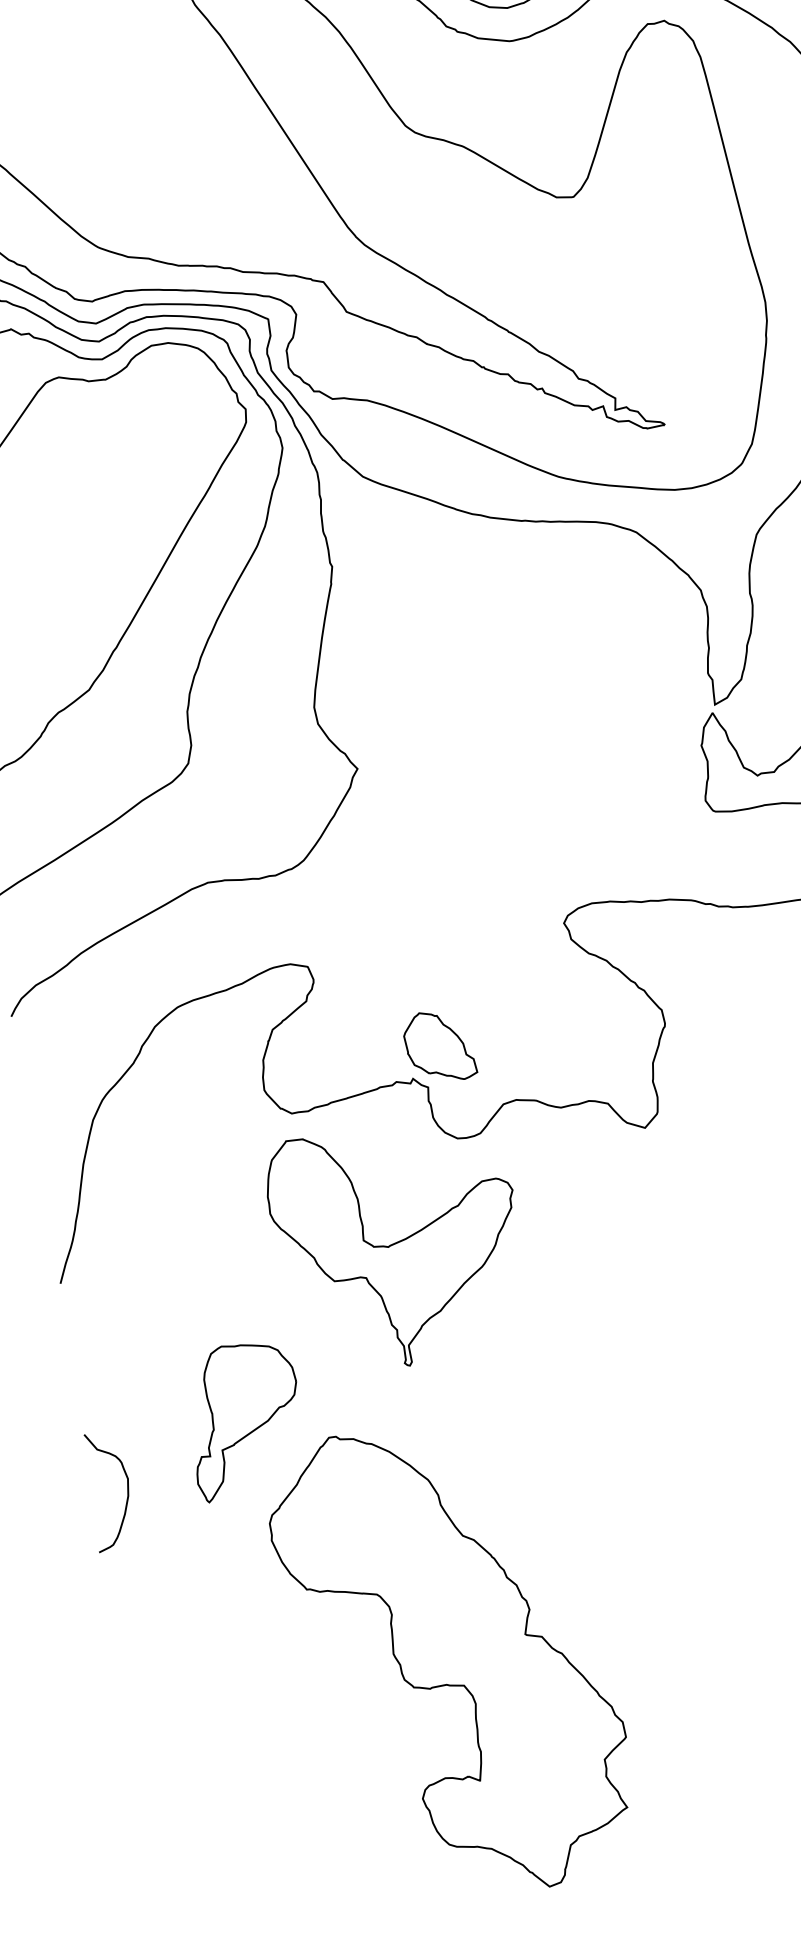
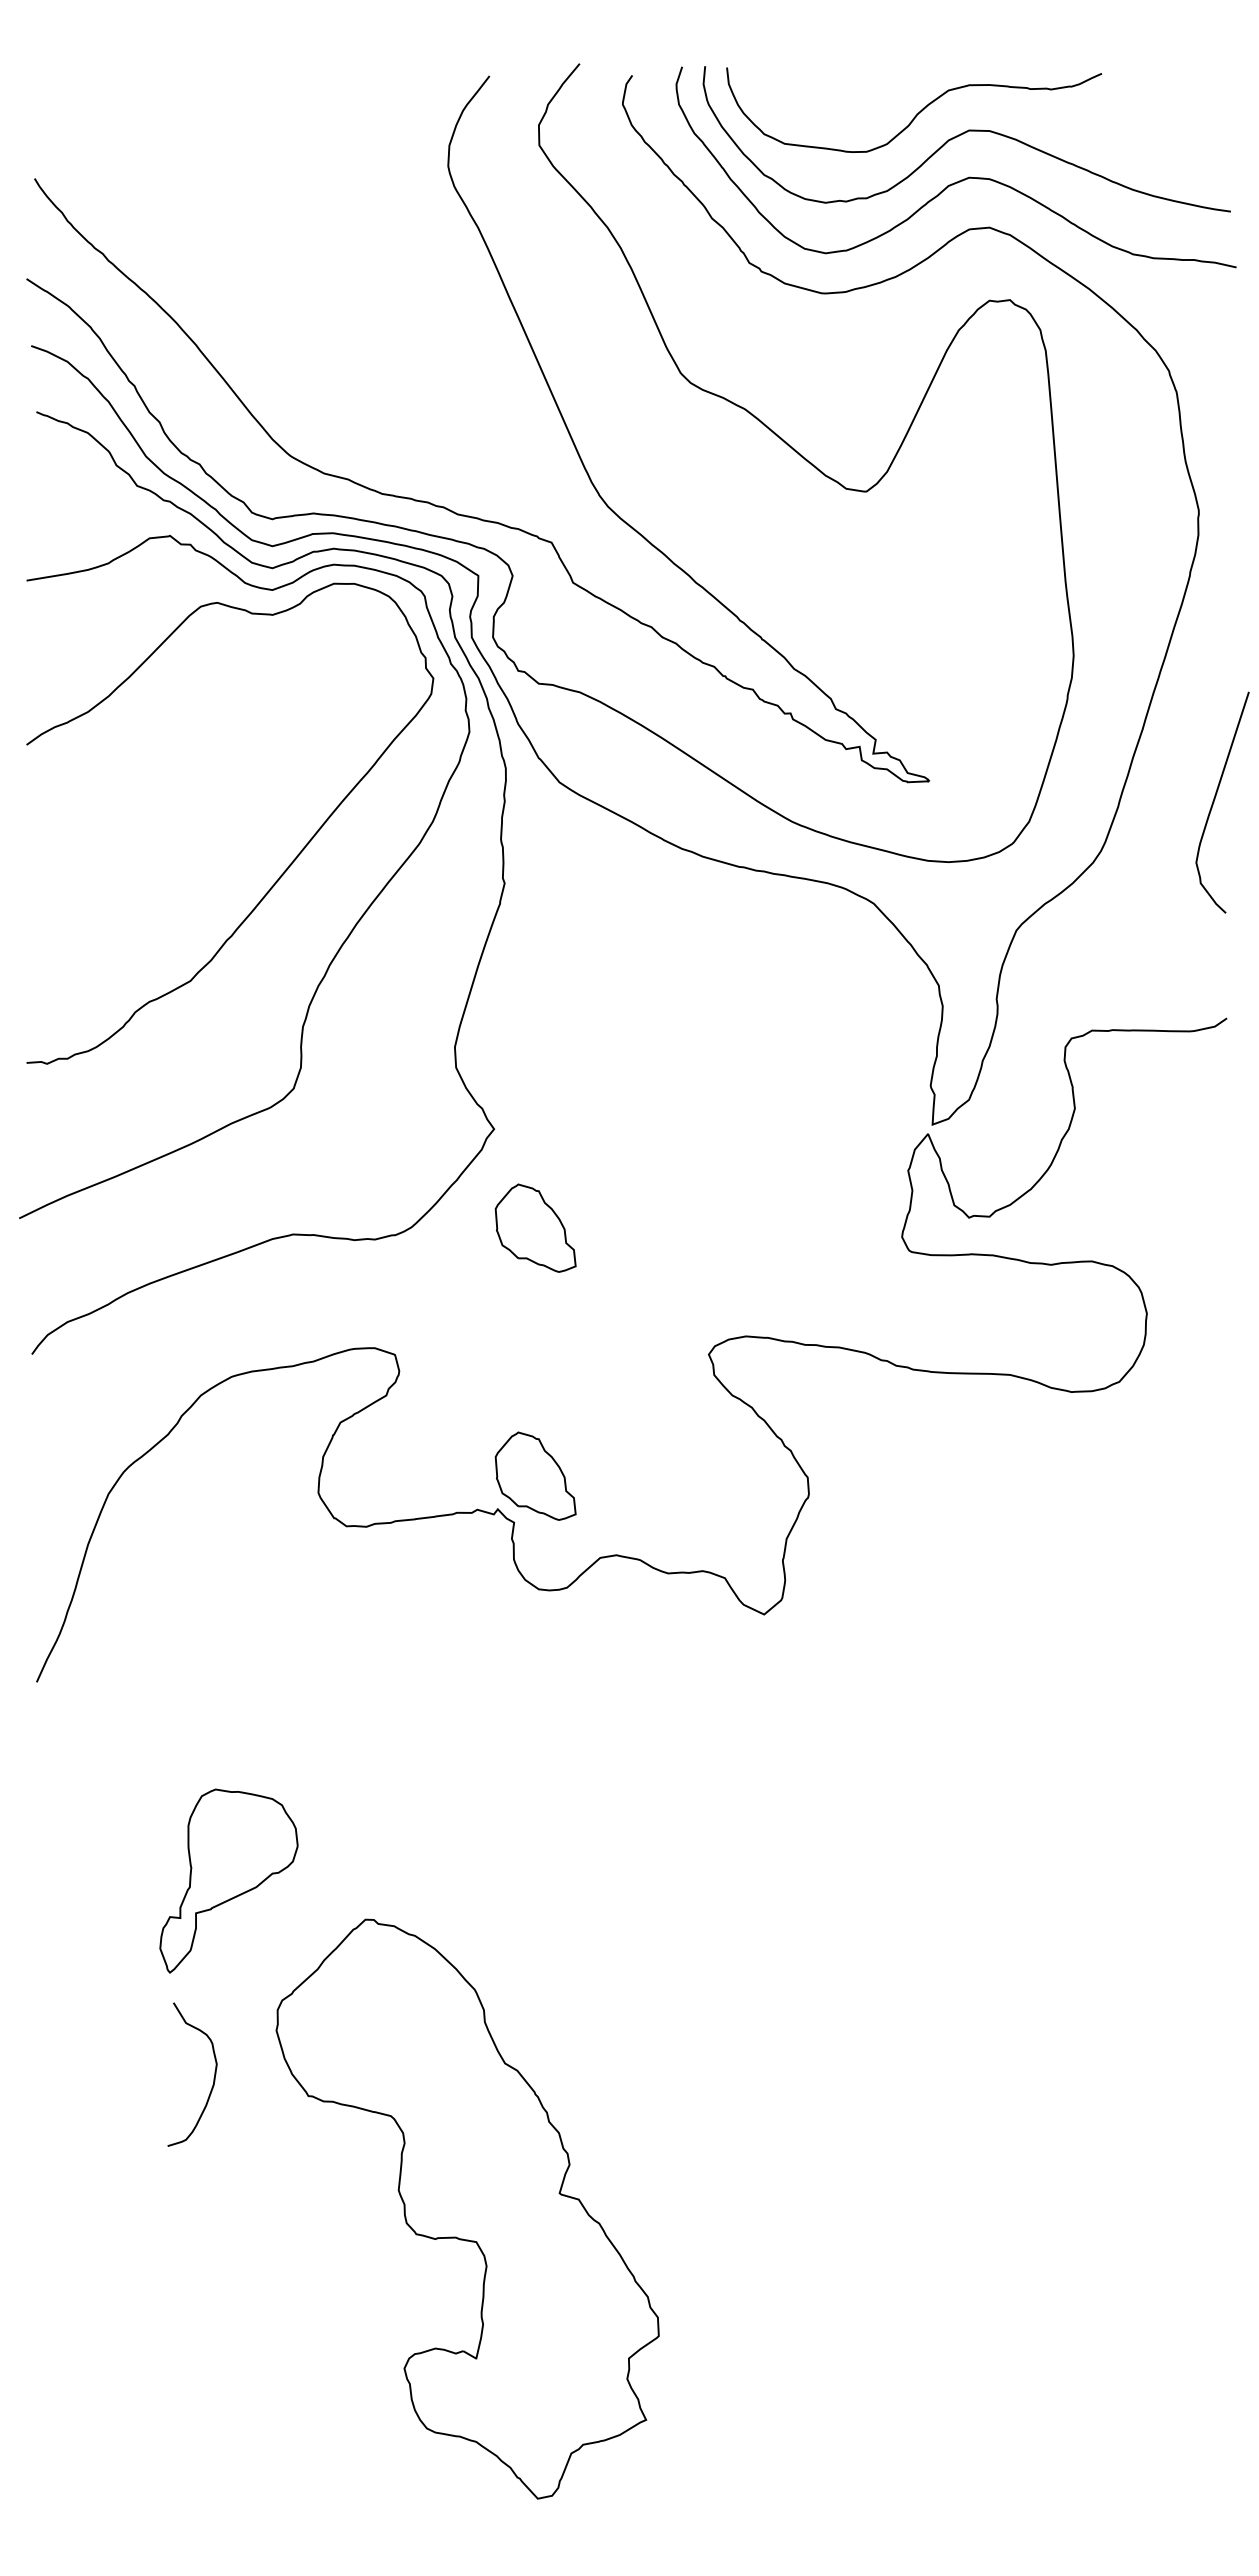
part: (404, 843) -> (535, 1227), added
part: (398, 1245) -> (446, 1704), removed
curve: (127, 1490) -> (213, 2077), moved
part: (452, 1659) -> (467, 2208), moved

